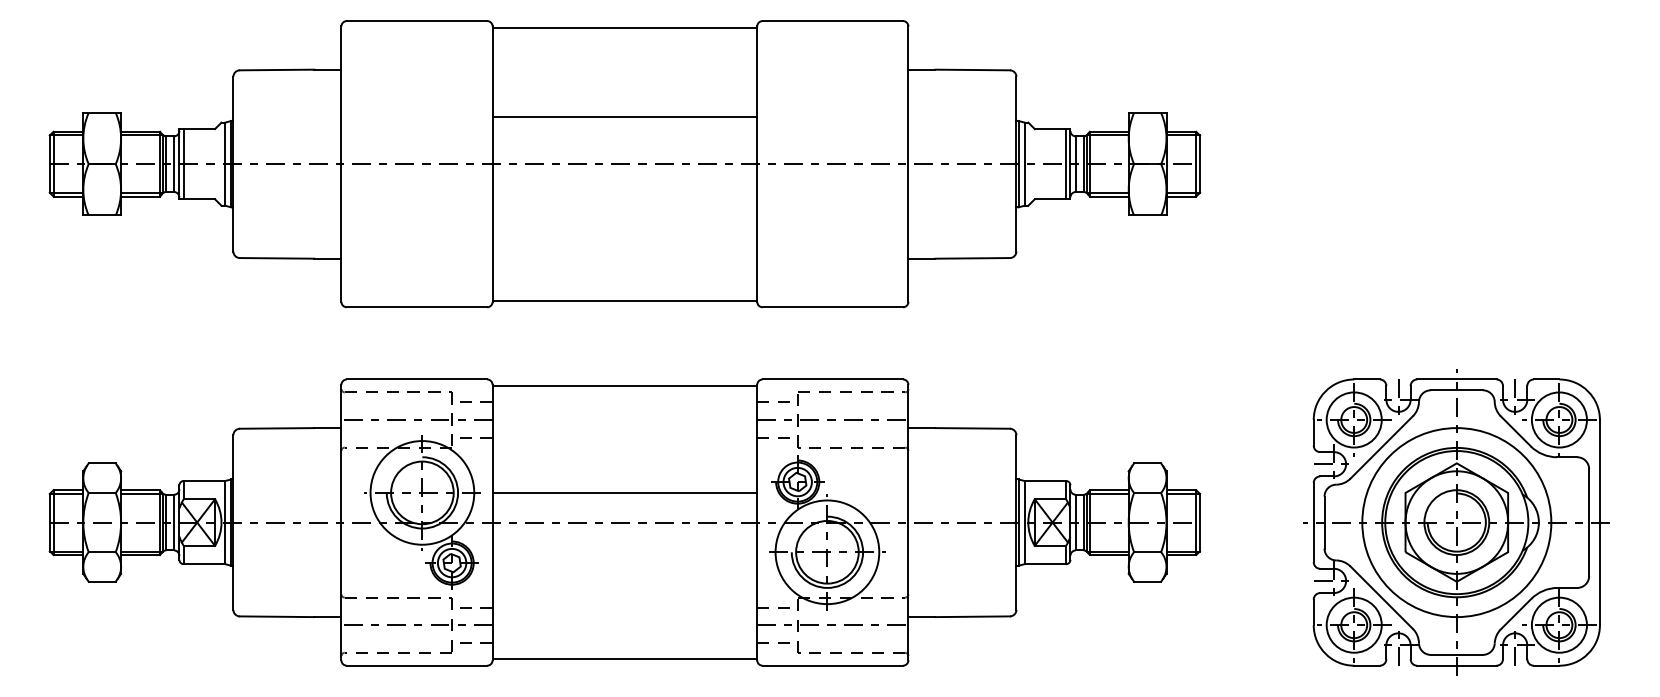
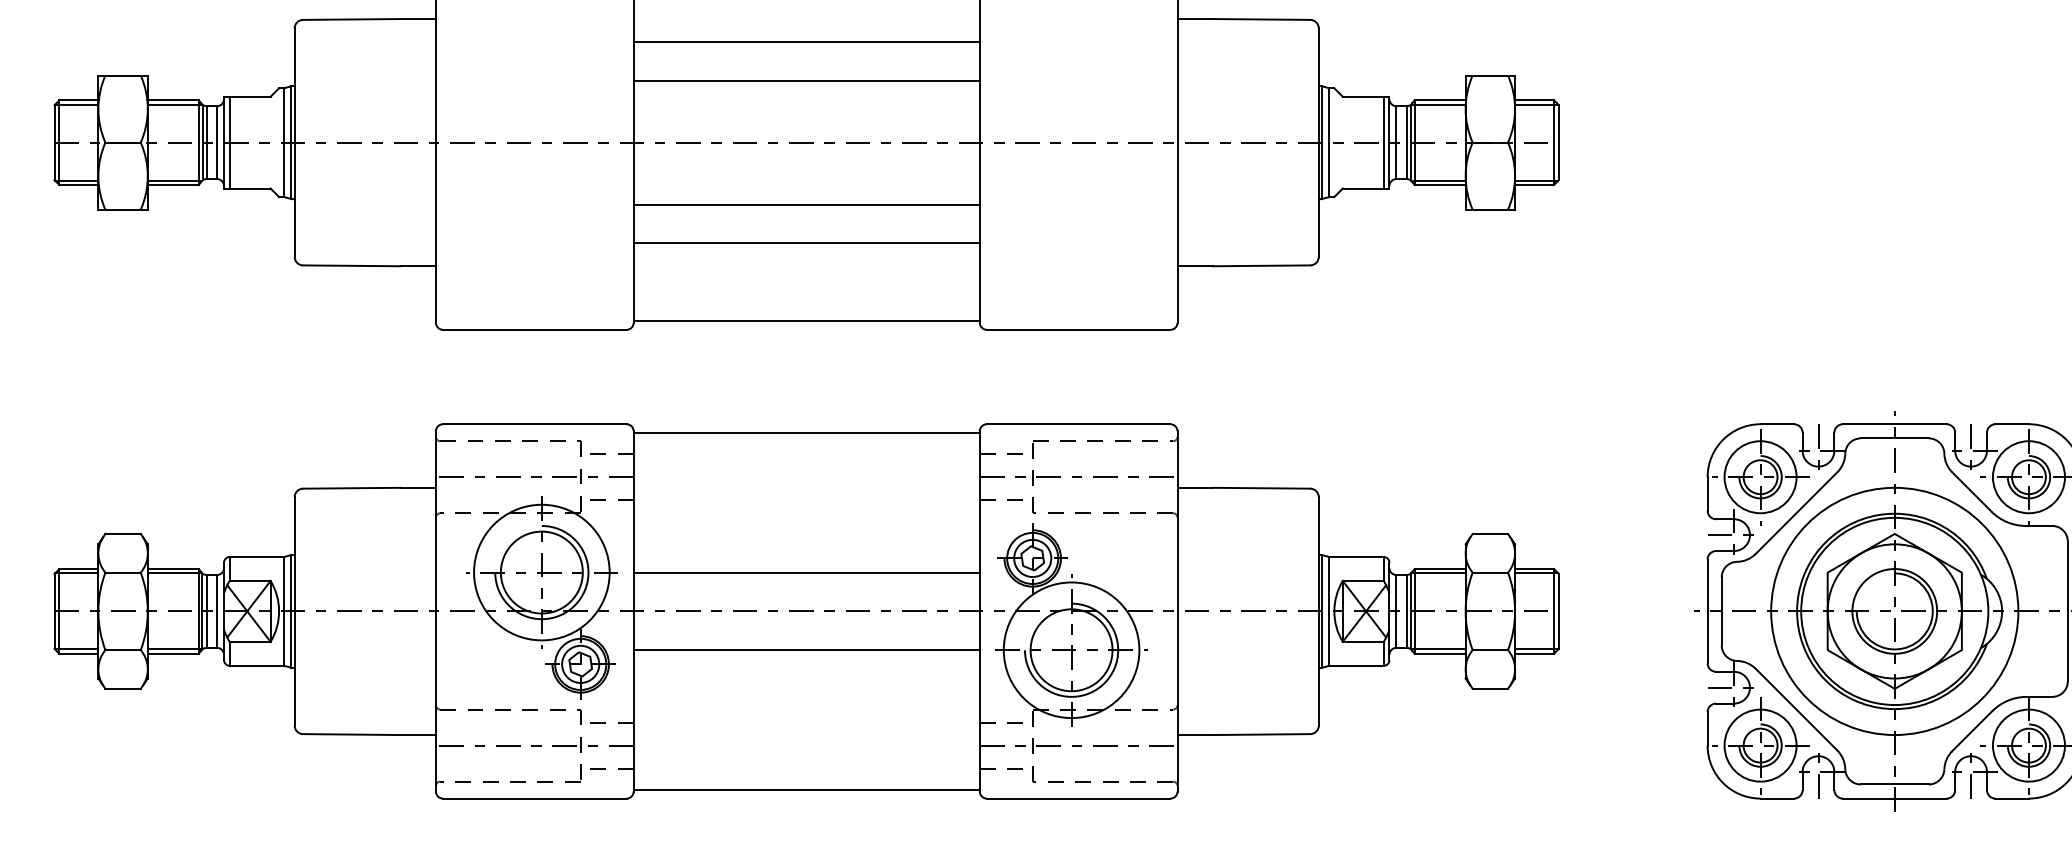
line: (624, 87) -> (806, 42), added
line: (624, 211) -> (806, 204), added
line: (624, 240) -> (806, 242), added
line: (624, 552) -> (806, 650), added

